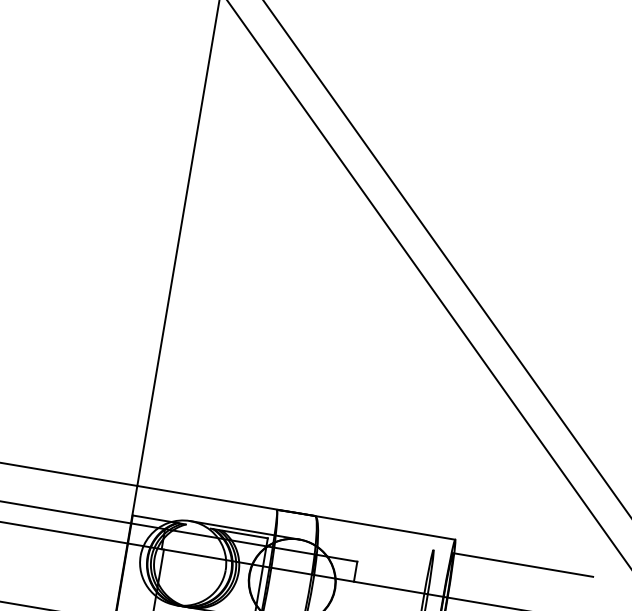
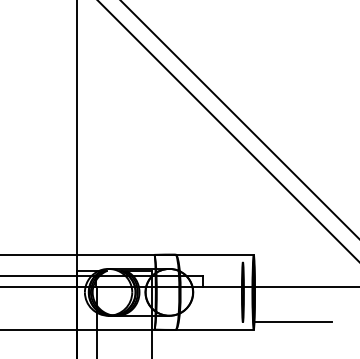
line: (522, 565) -> (292, 262), removed

